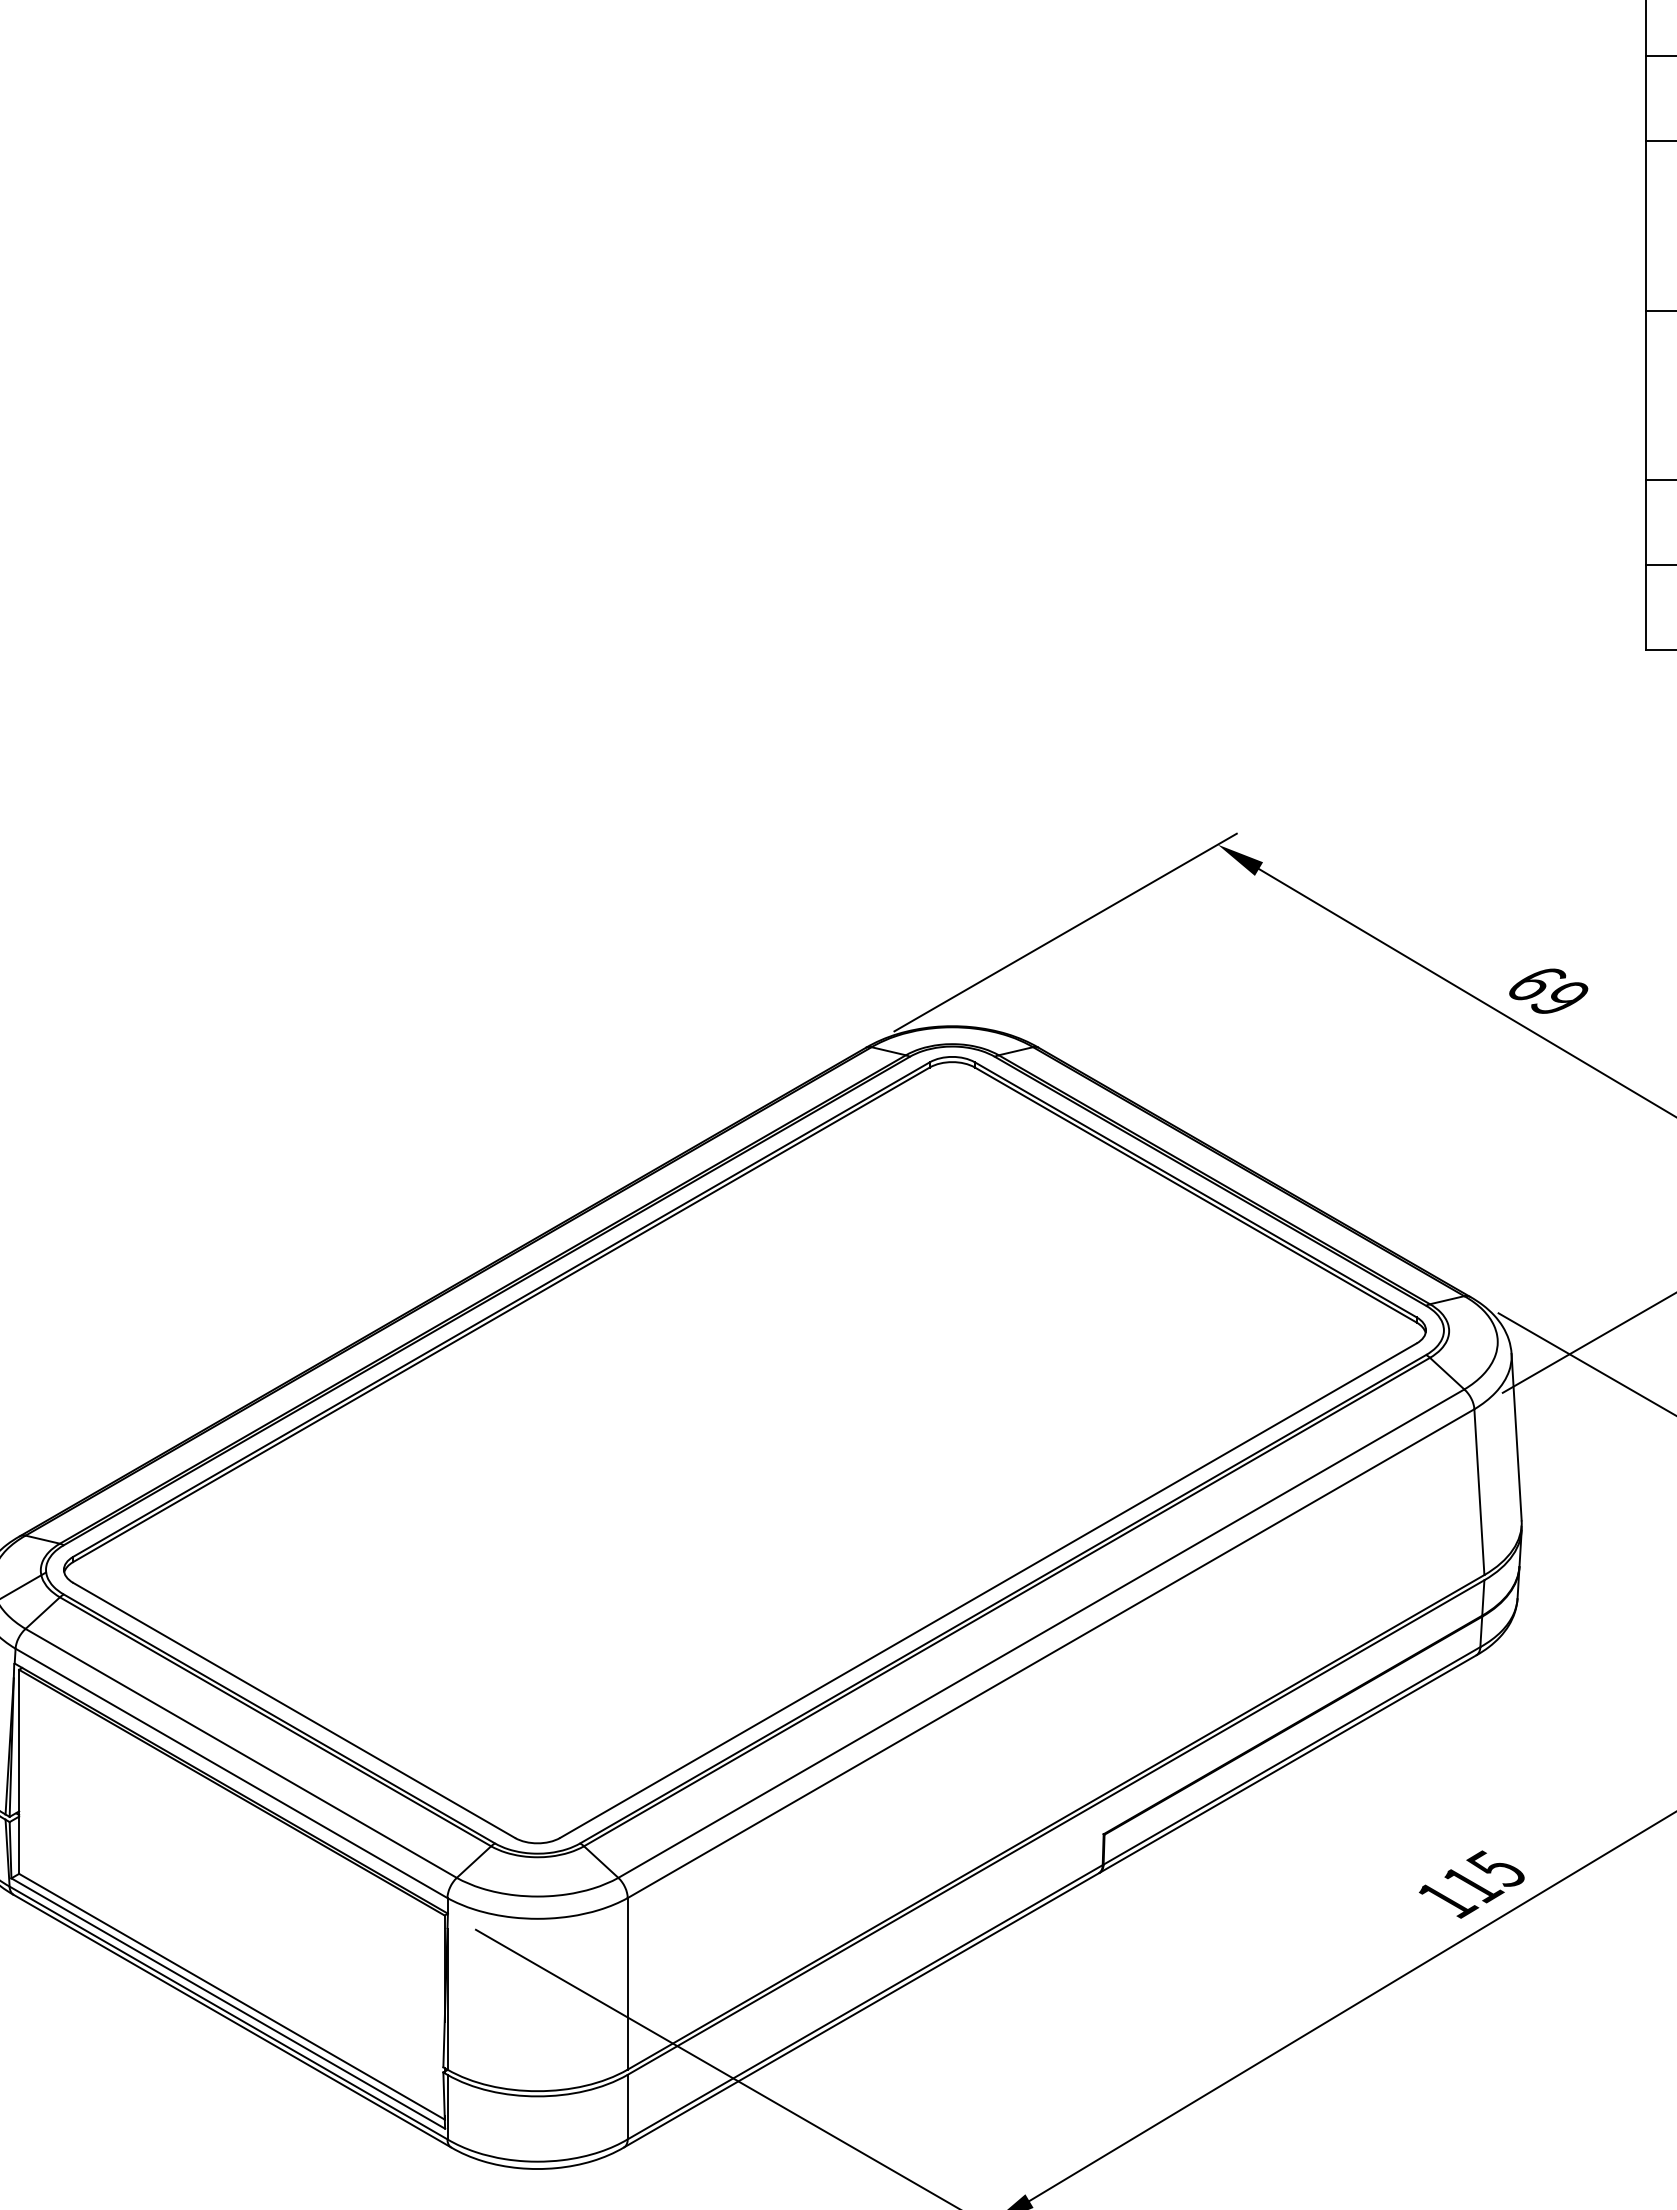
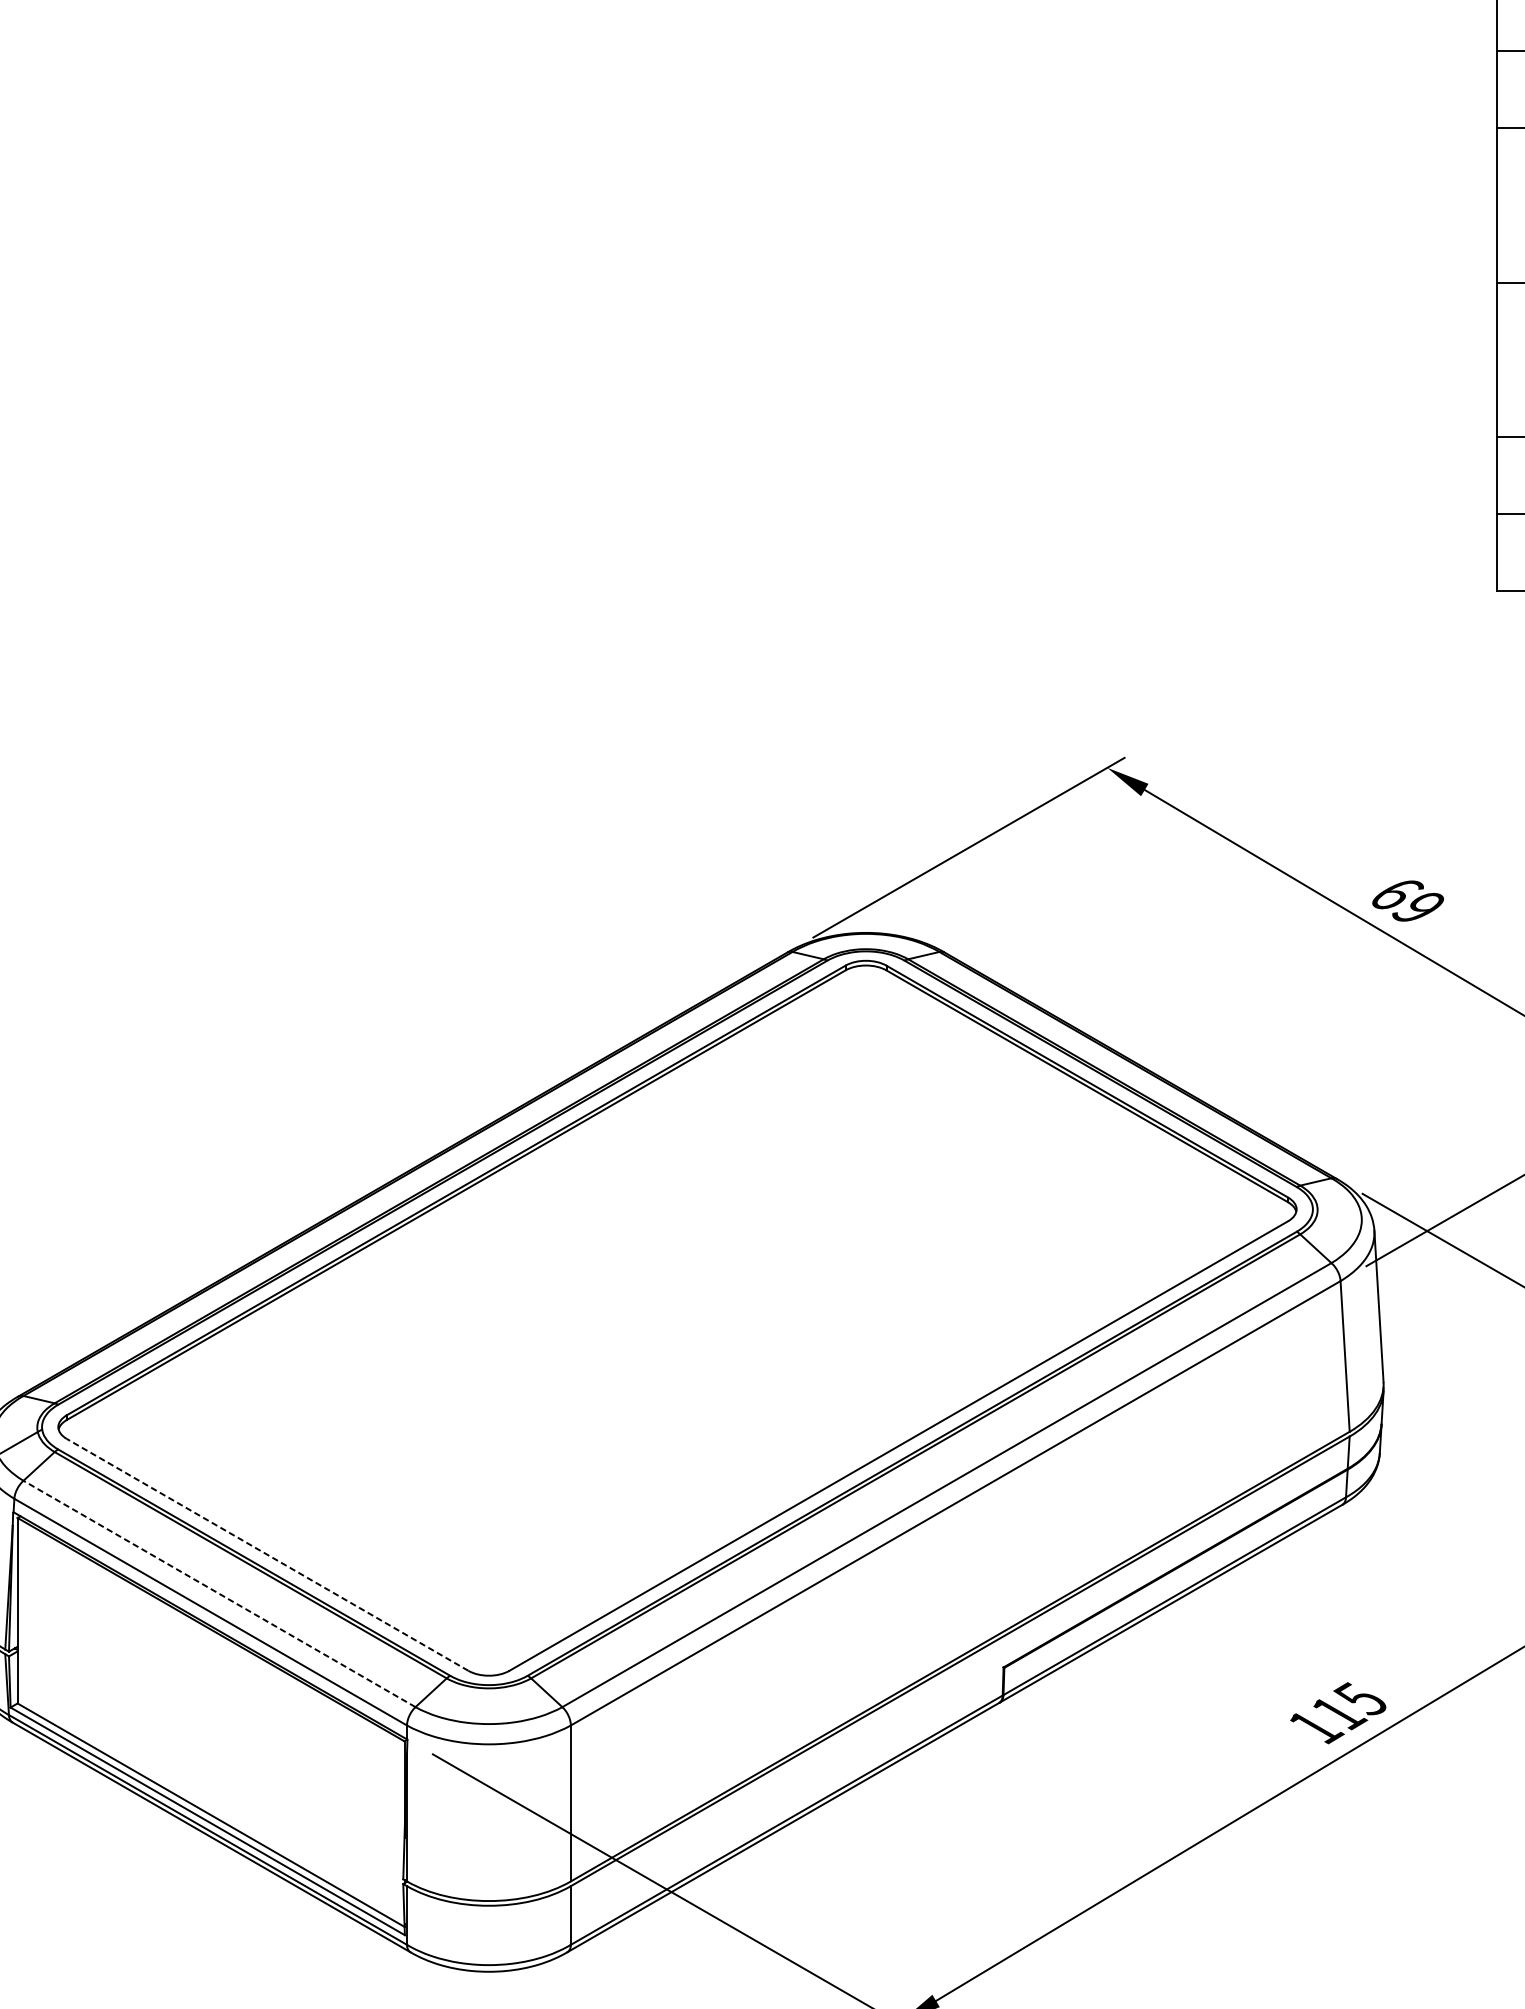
line: (293, 1710) -> (267, 1554), solid -> dashed
line: (241, 1753) -> (219, 1594), solid -> dashed

